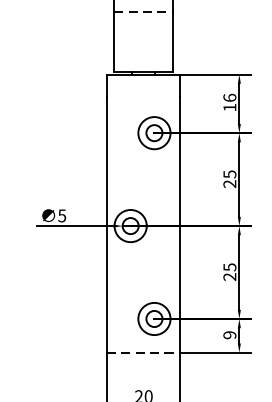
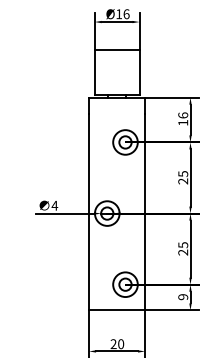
line: (144, 13) -> (117, 50), dashed -> solid
text: (61, 215) -> (54, 205), 5 -> 4
line: (144, 352) -> (117, 310), dashed -> solid

